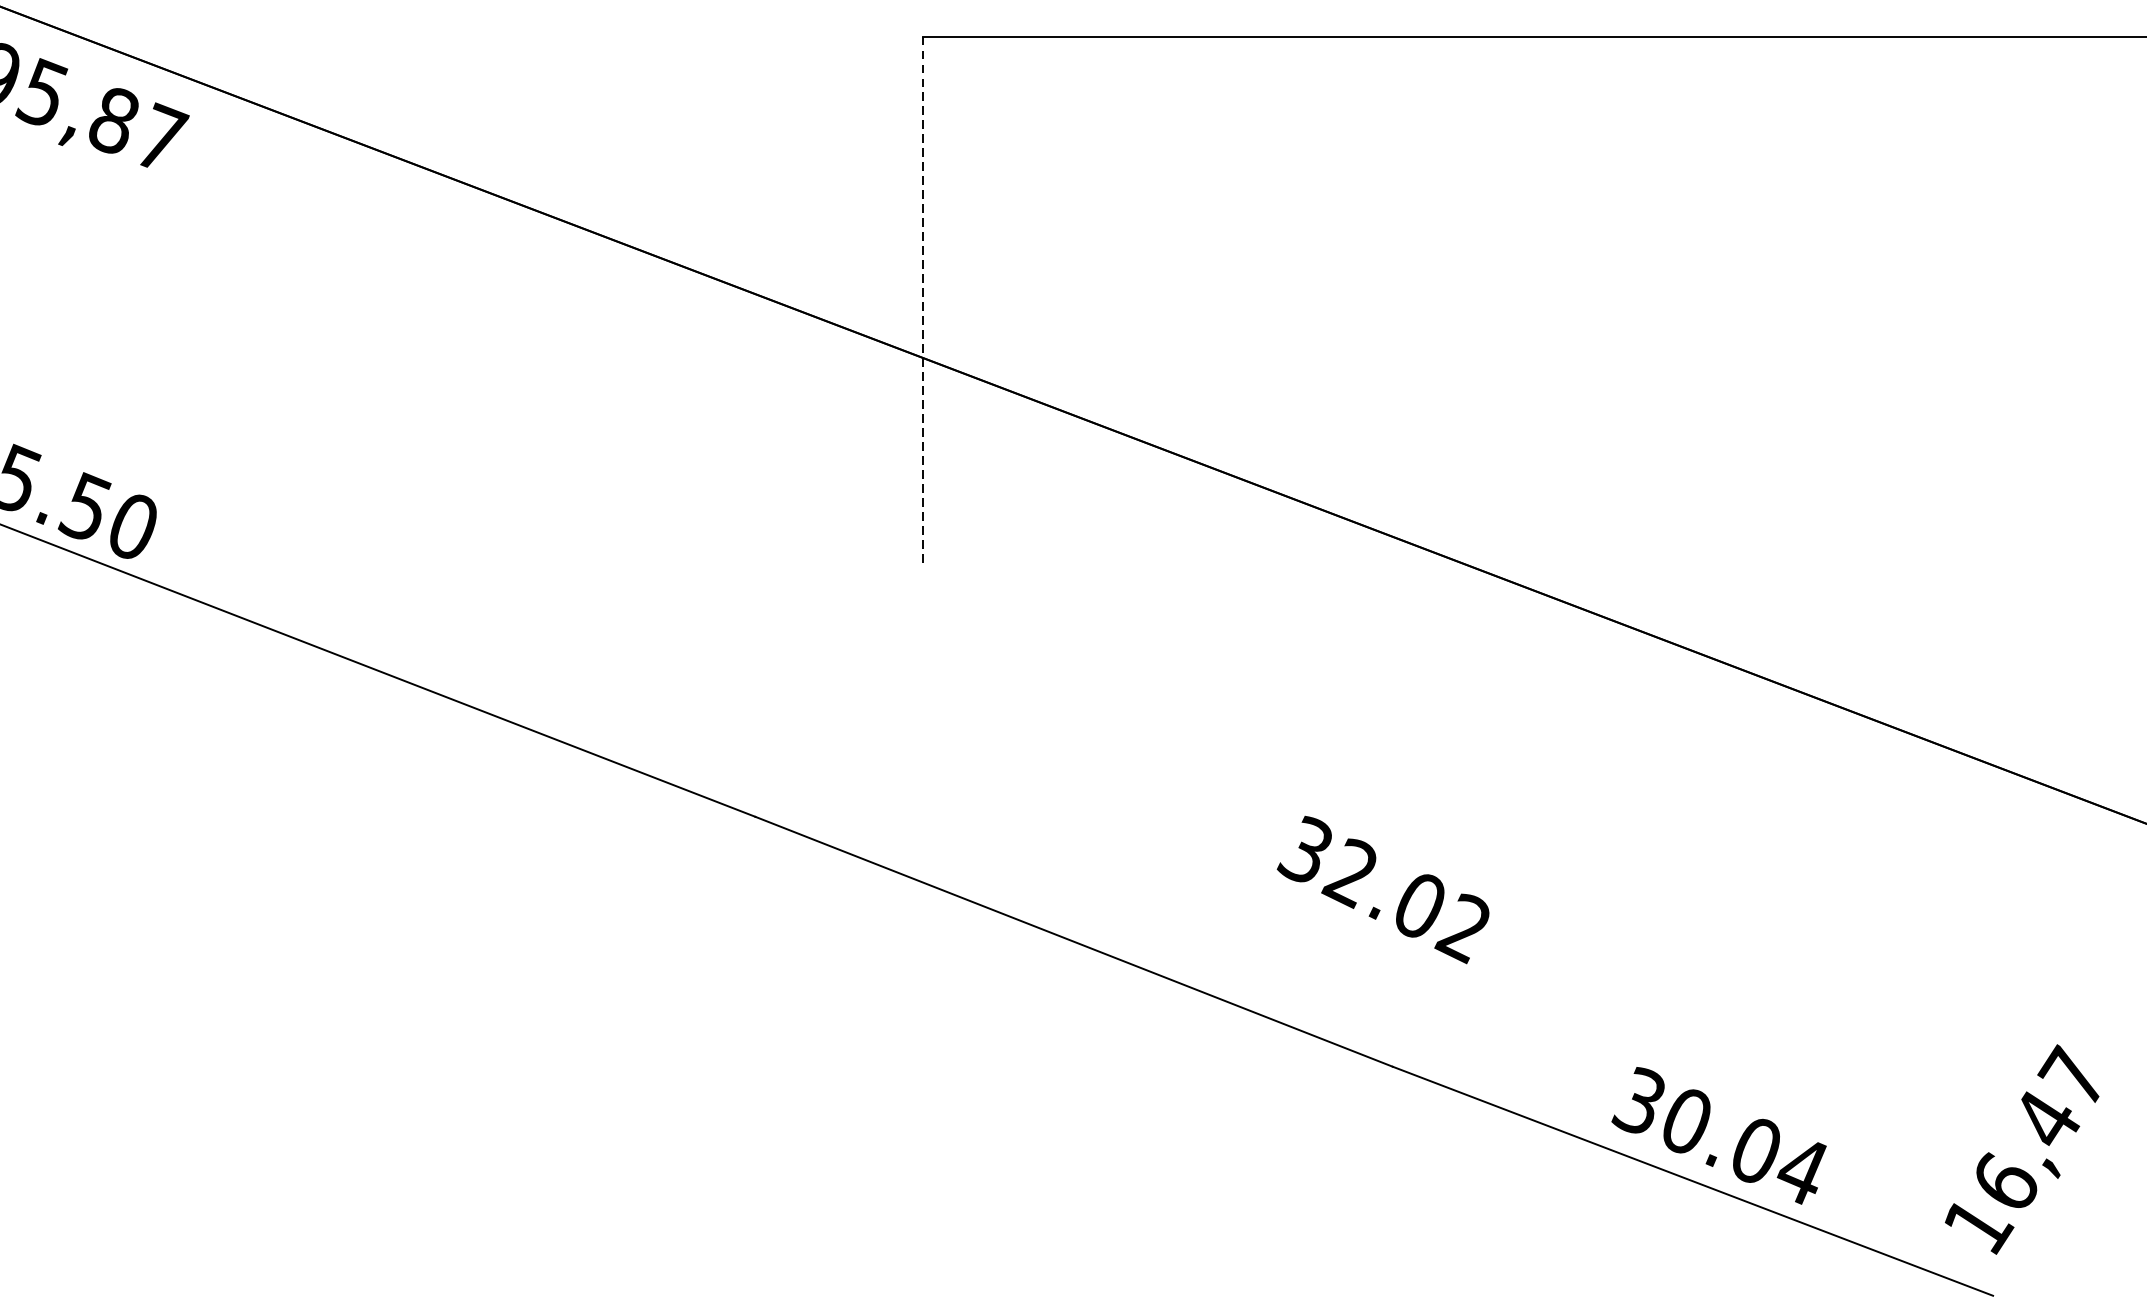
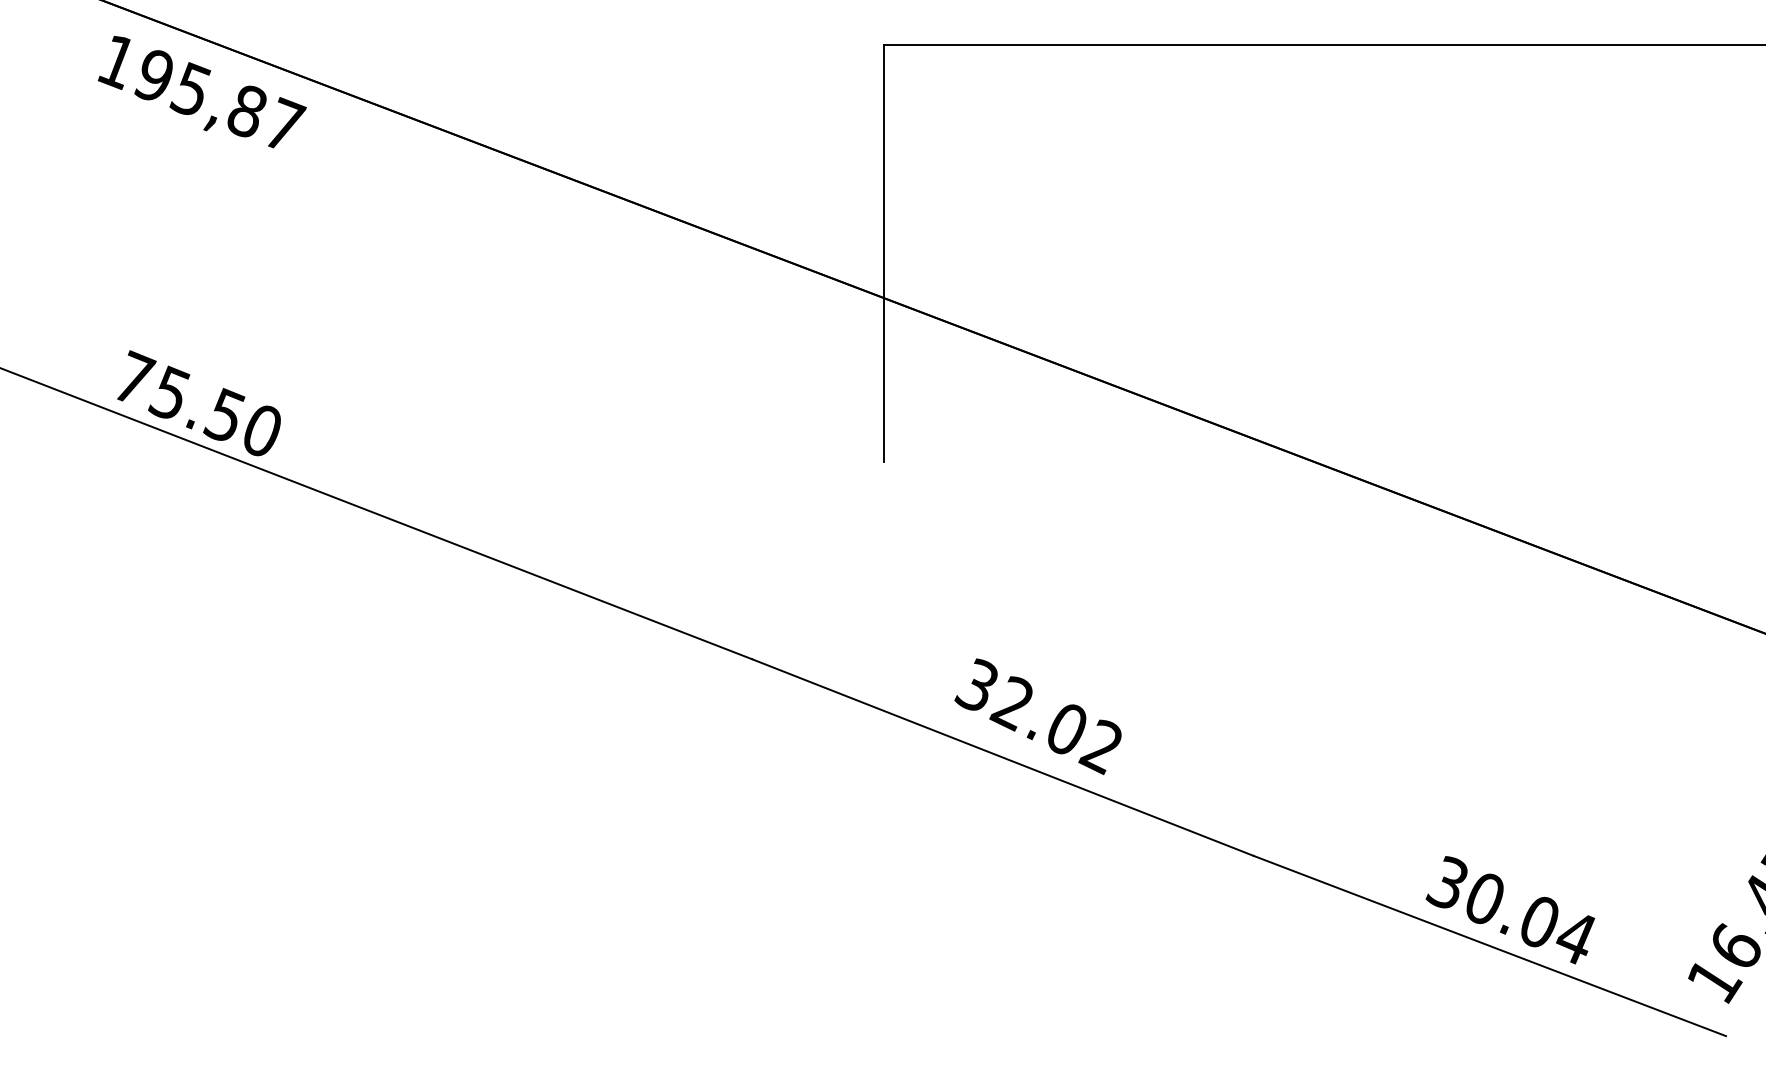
line: (922, 302) -> (883, 254), dashed -> solid
text: (1382, 889) -> (1037, 716), moved

